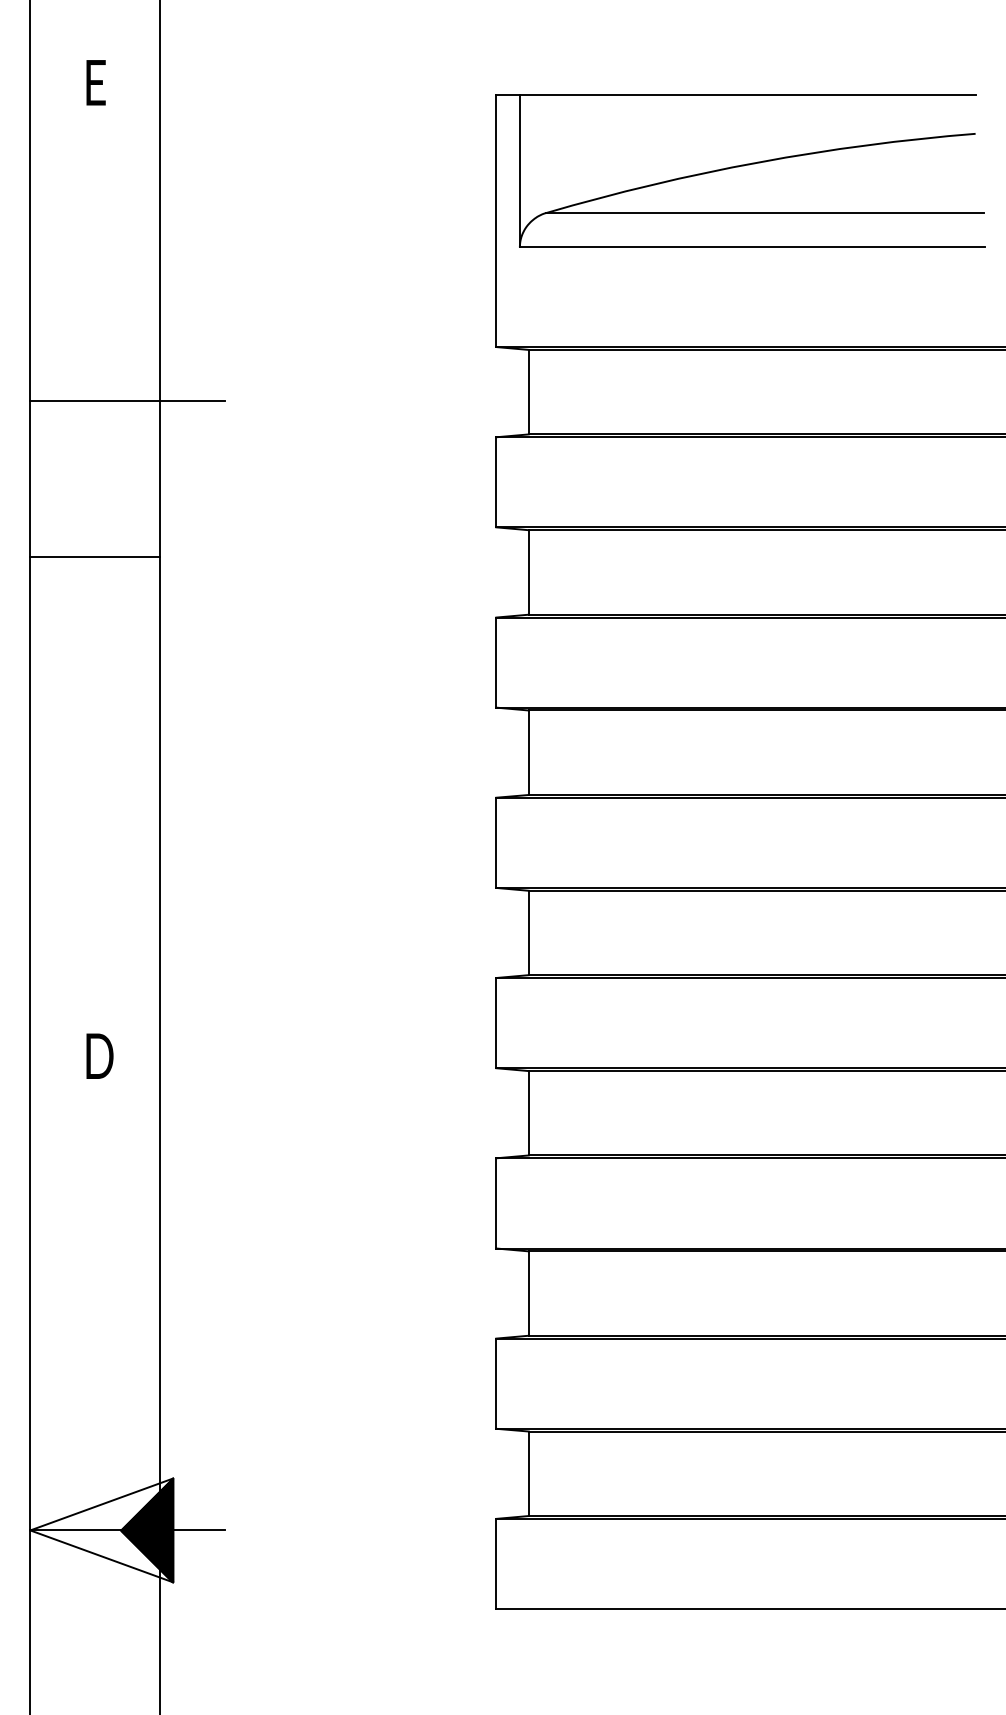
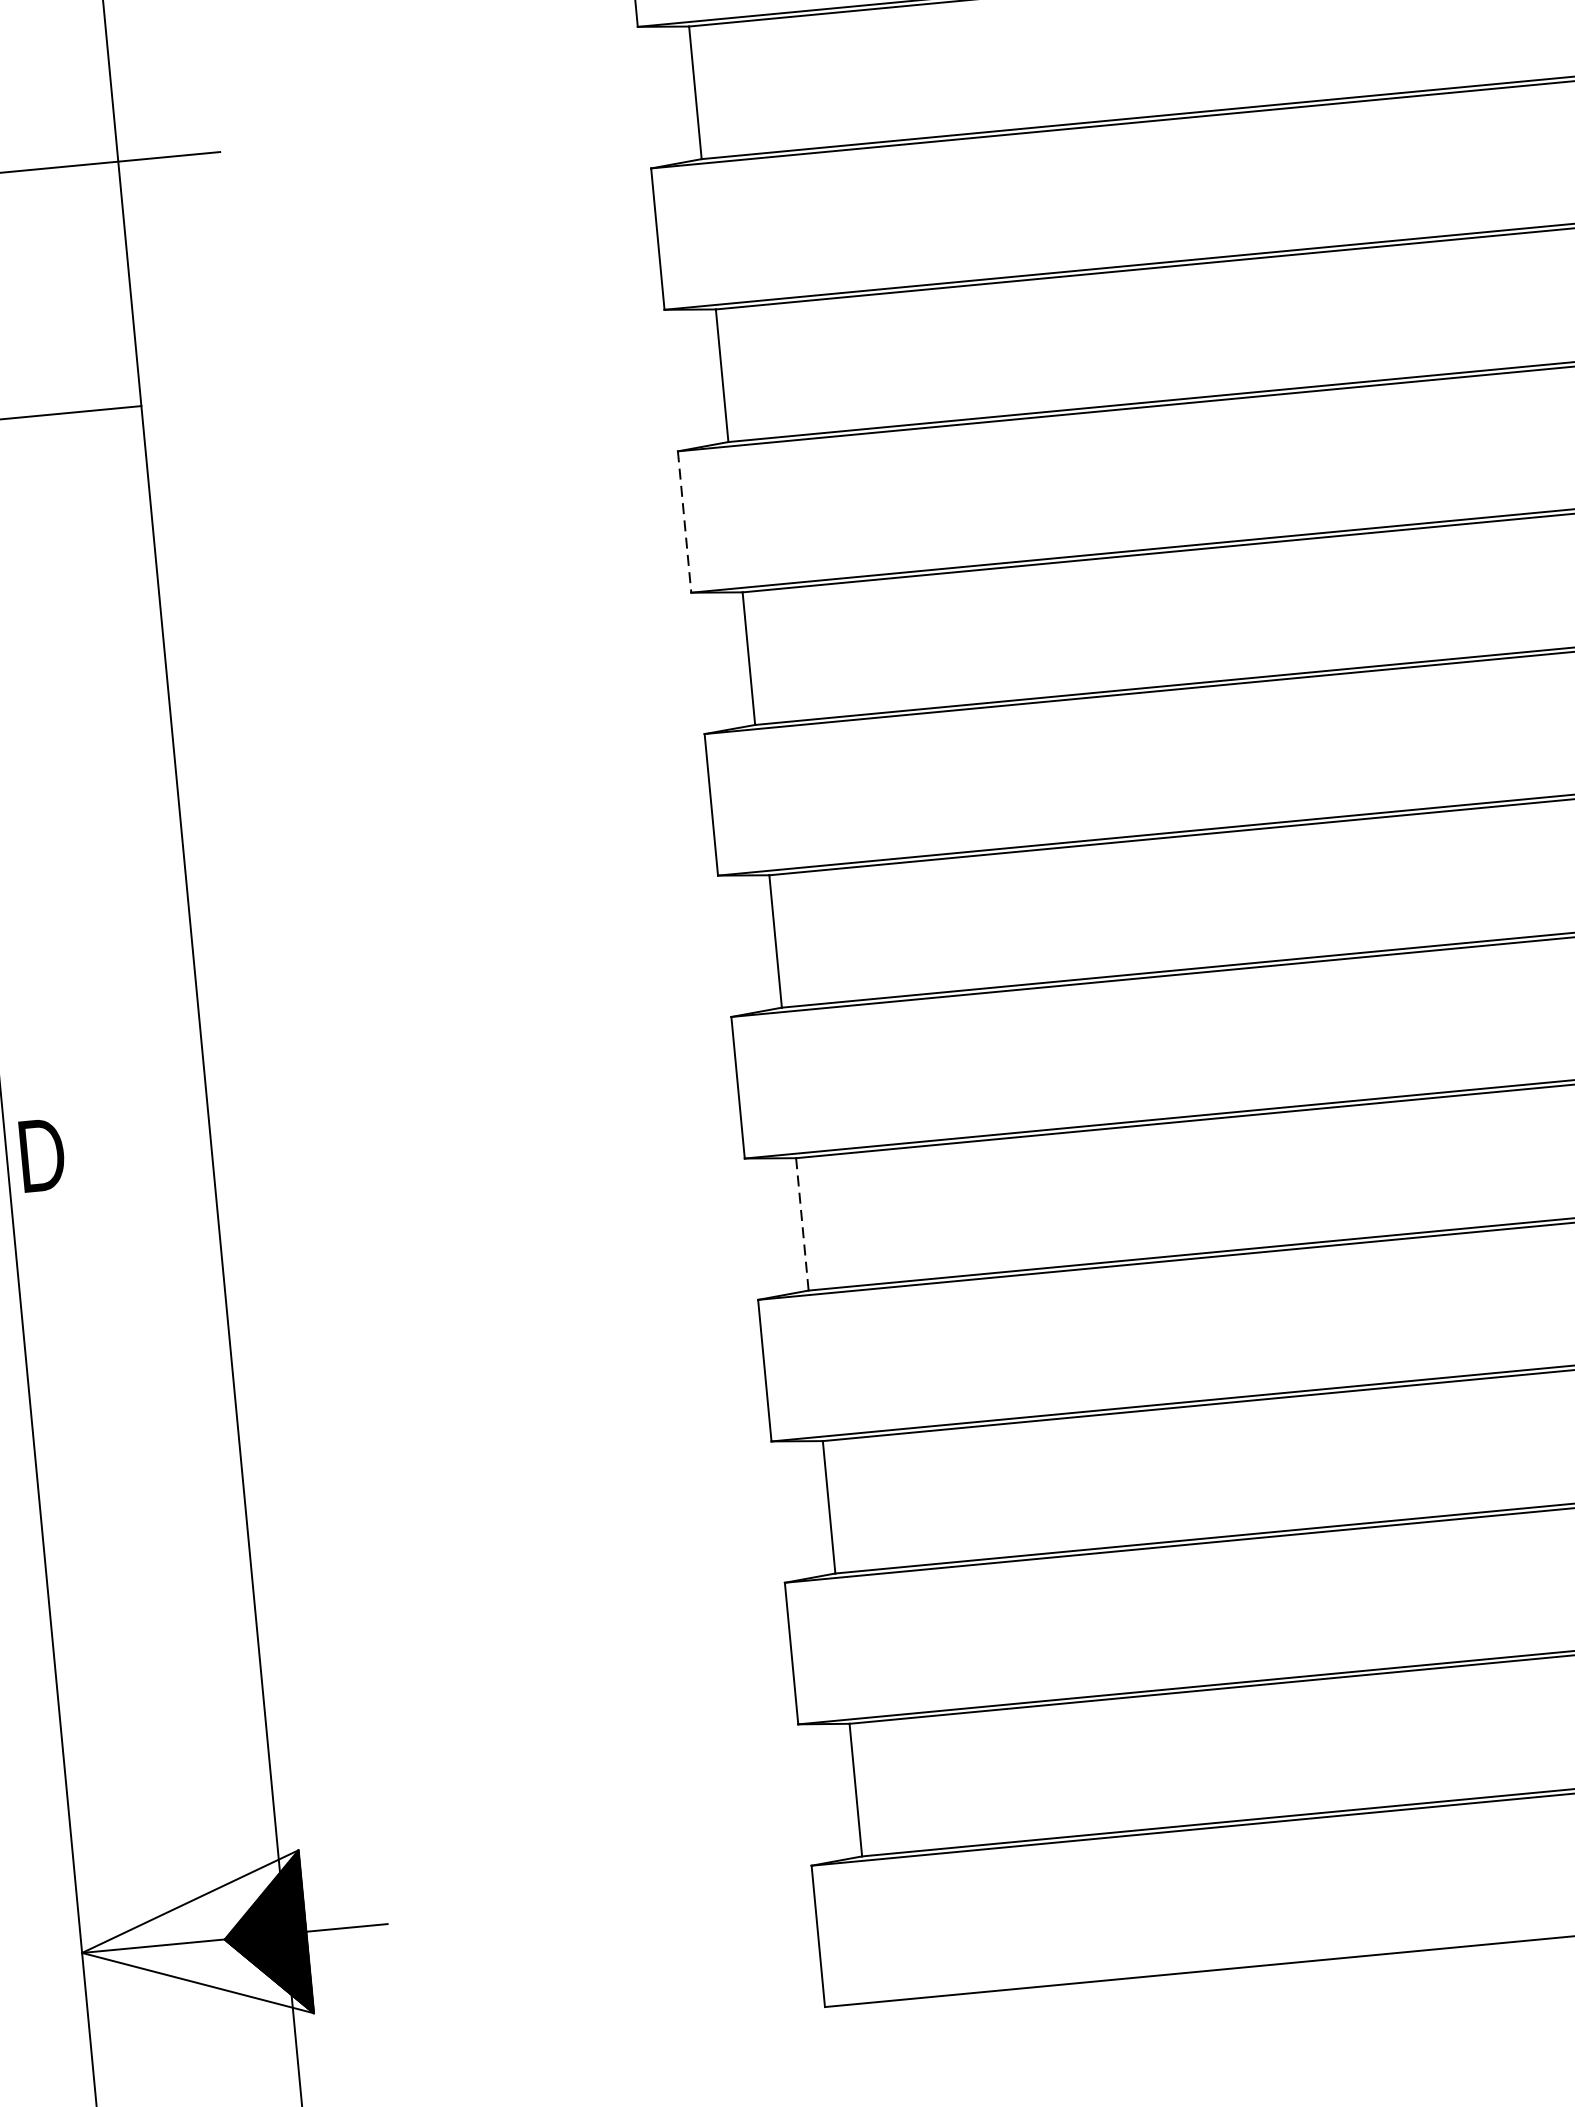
line: (496, 663) -> (684, 523), solid -> dashed
text: (99, 1055) -> (41, 1154), moved
line: (528, 1113) -> (801, 1224), solid -> dashed

